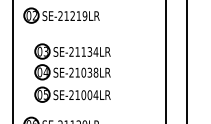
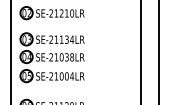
text: (84, 15) -> (71, 12), SE-21219LR -> SE-21210LR
part: (72, 72) -> (52, 57), moved

